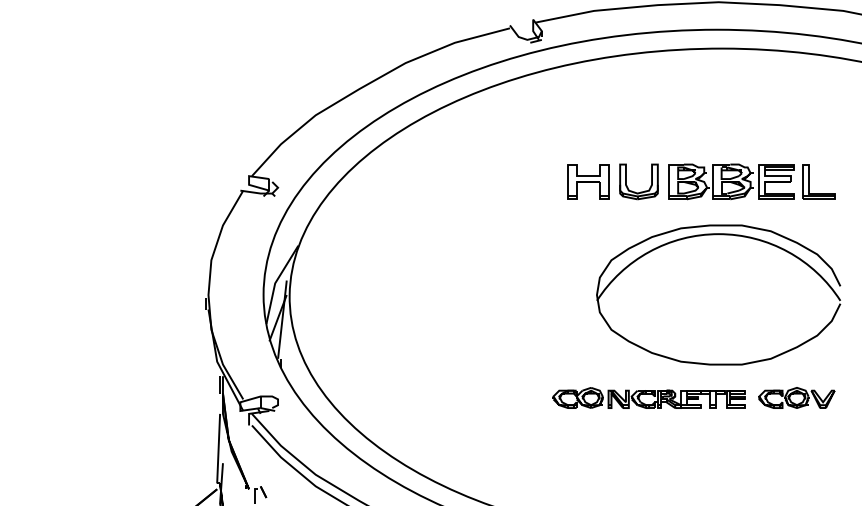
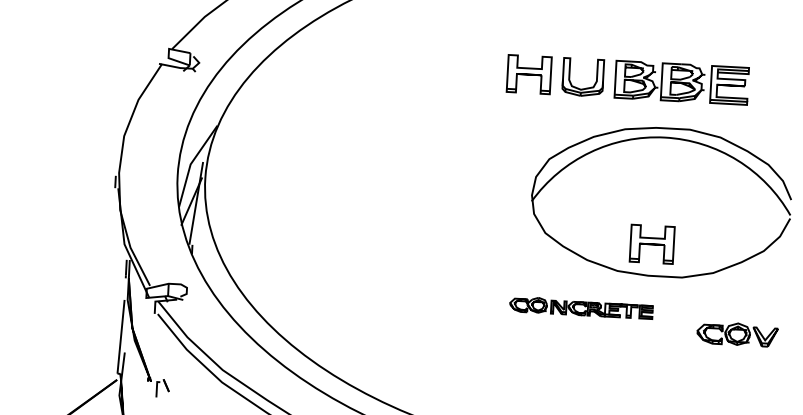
part: (809, 181) -> (764, 86), removed
part: (712, 334) -> (652, 243), added
part: (648, 397) -> (580, 307), size x0.7
part: (796, 397) -> (737, 333), moved

